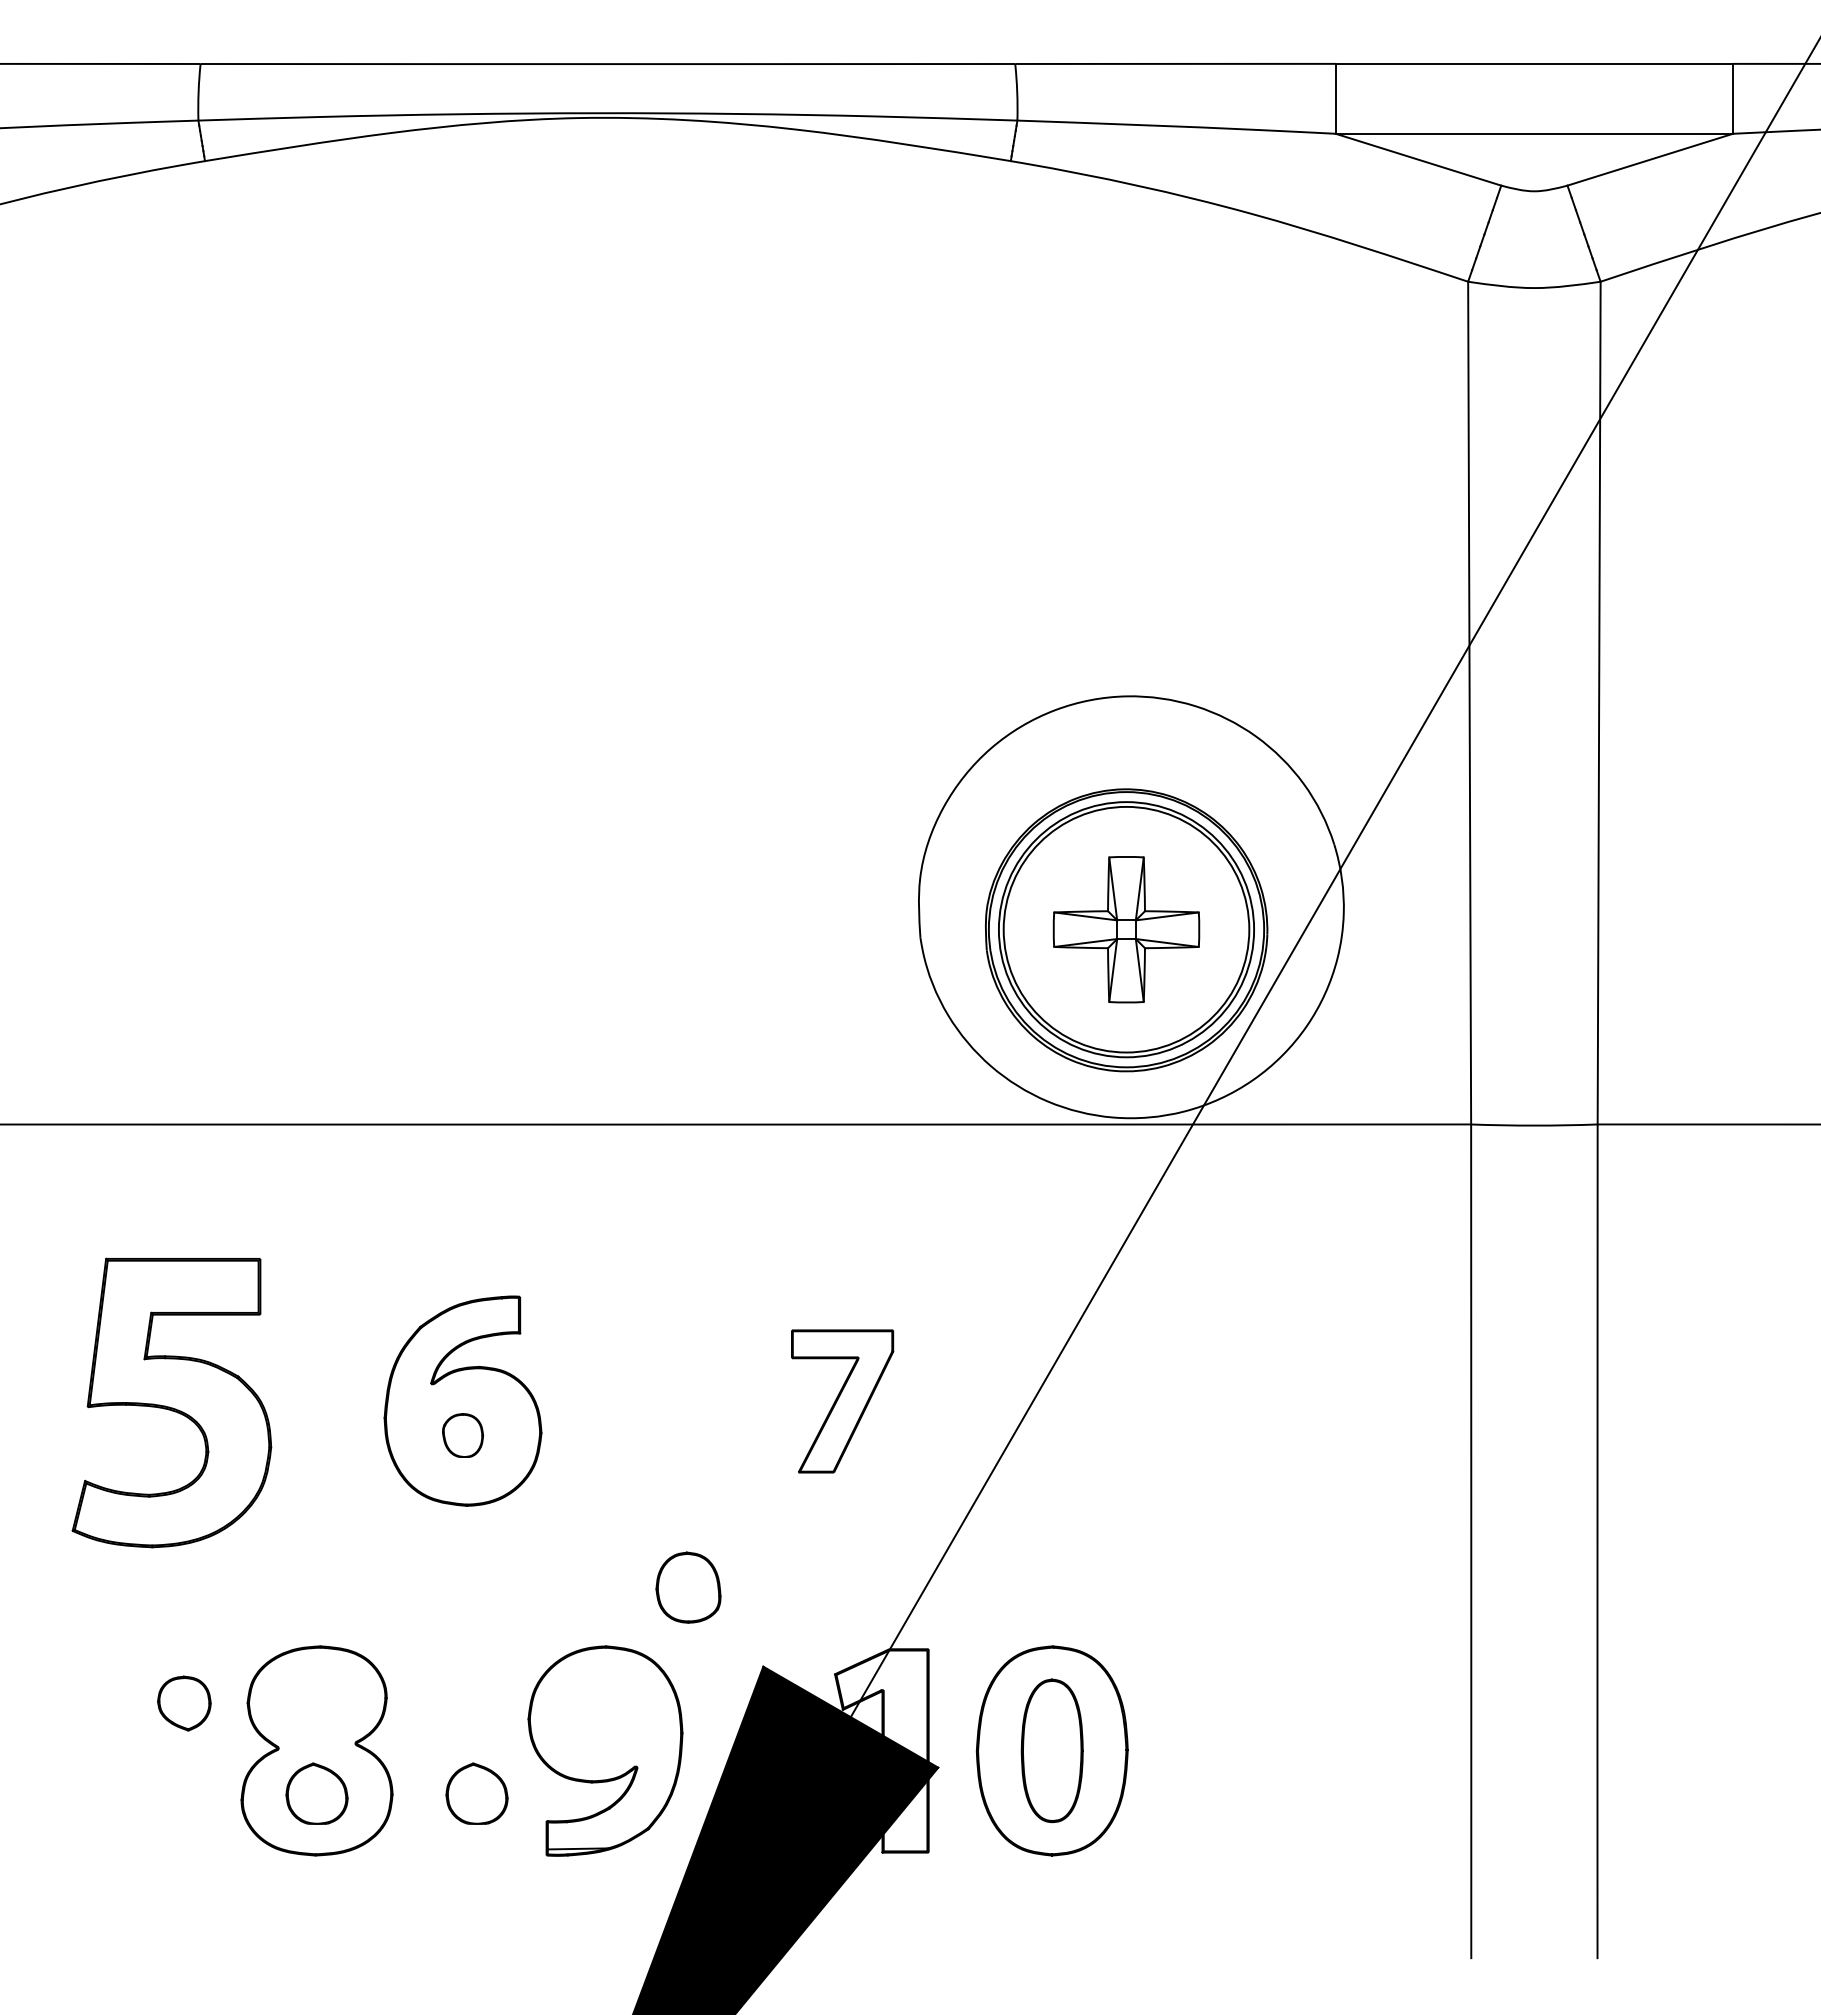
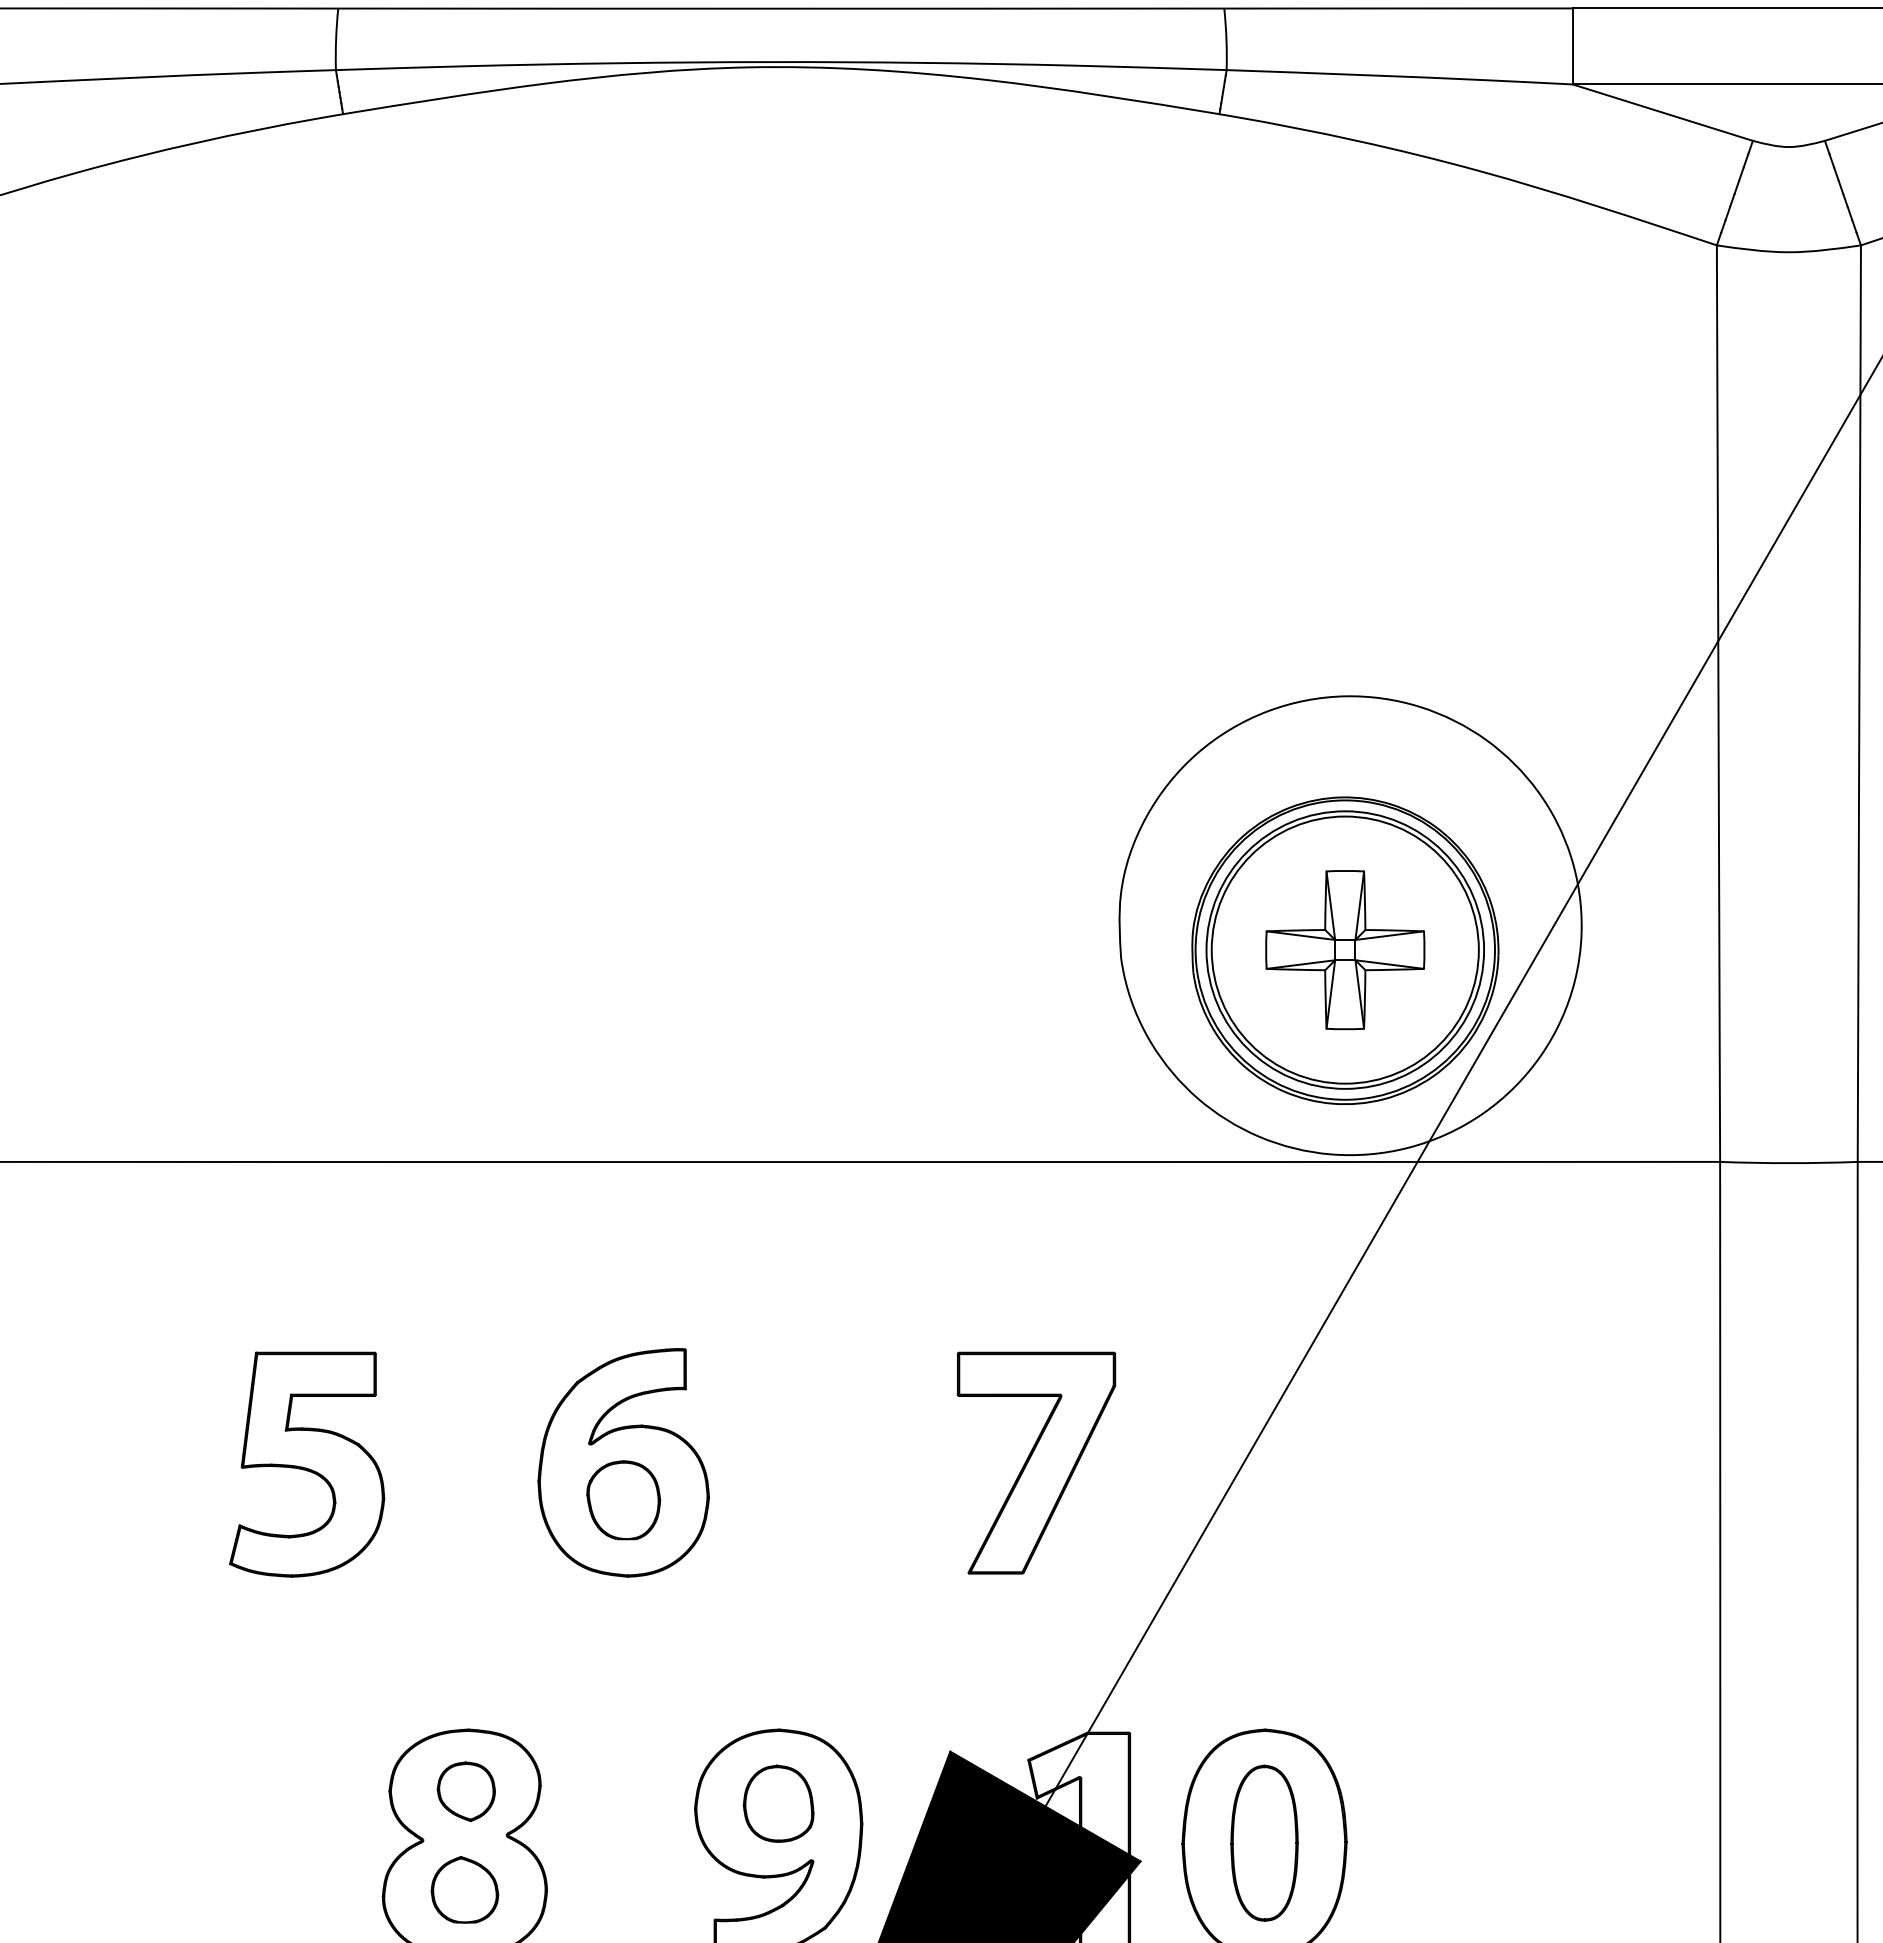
part: (842, 1401) -> (1036, 1463), size x1.43
part: (171, 1402) -> (306, 1464), size x0.71
part: (462, 1435) -> (623, 1500), size x1.67
part: (688, 1587) -> (778, 1803), moved
part: (184, 1703) -> (466, 1791), moved
part: (476, 1793) -> (638, 1889), removed

